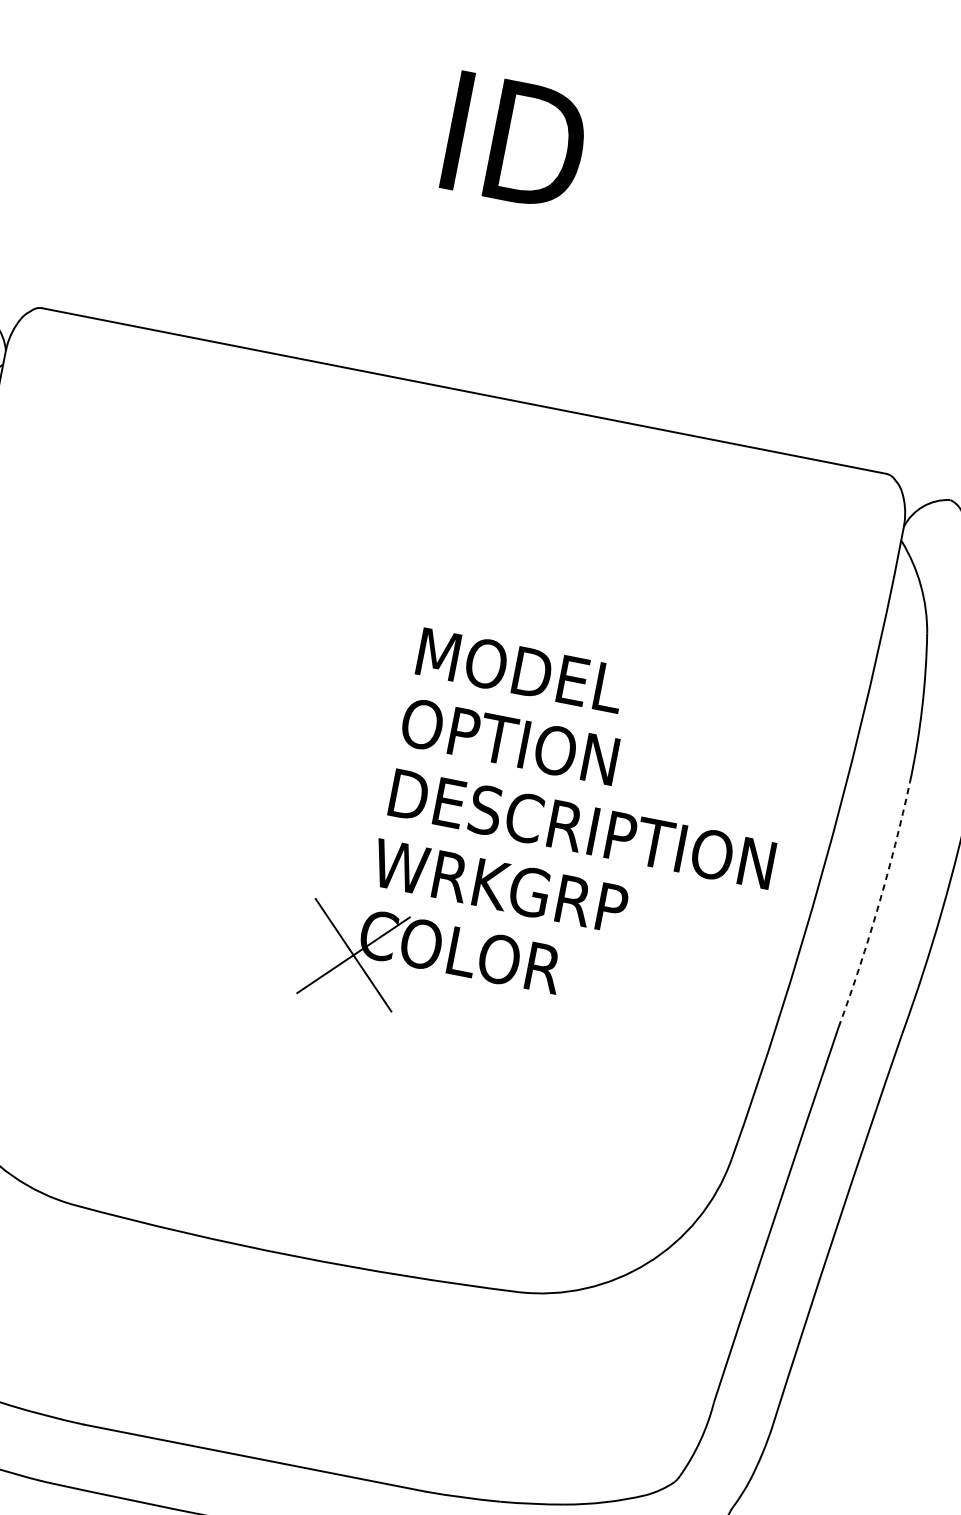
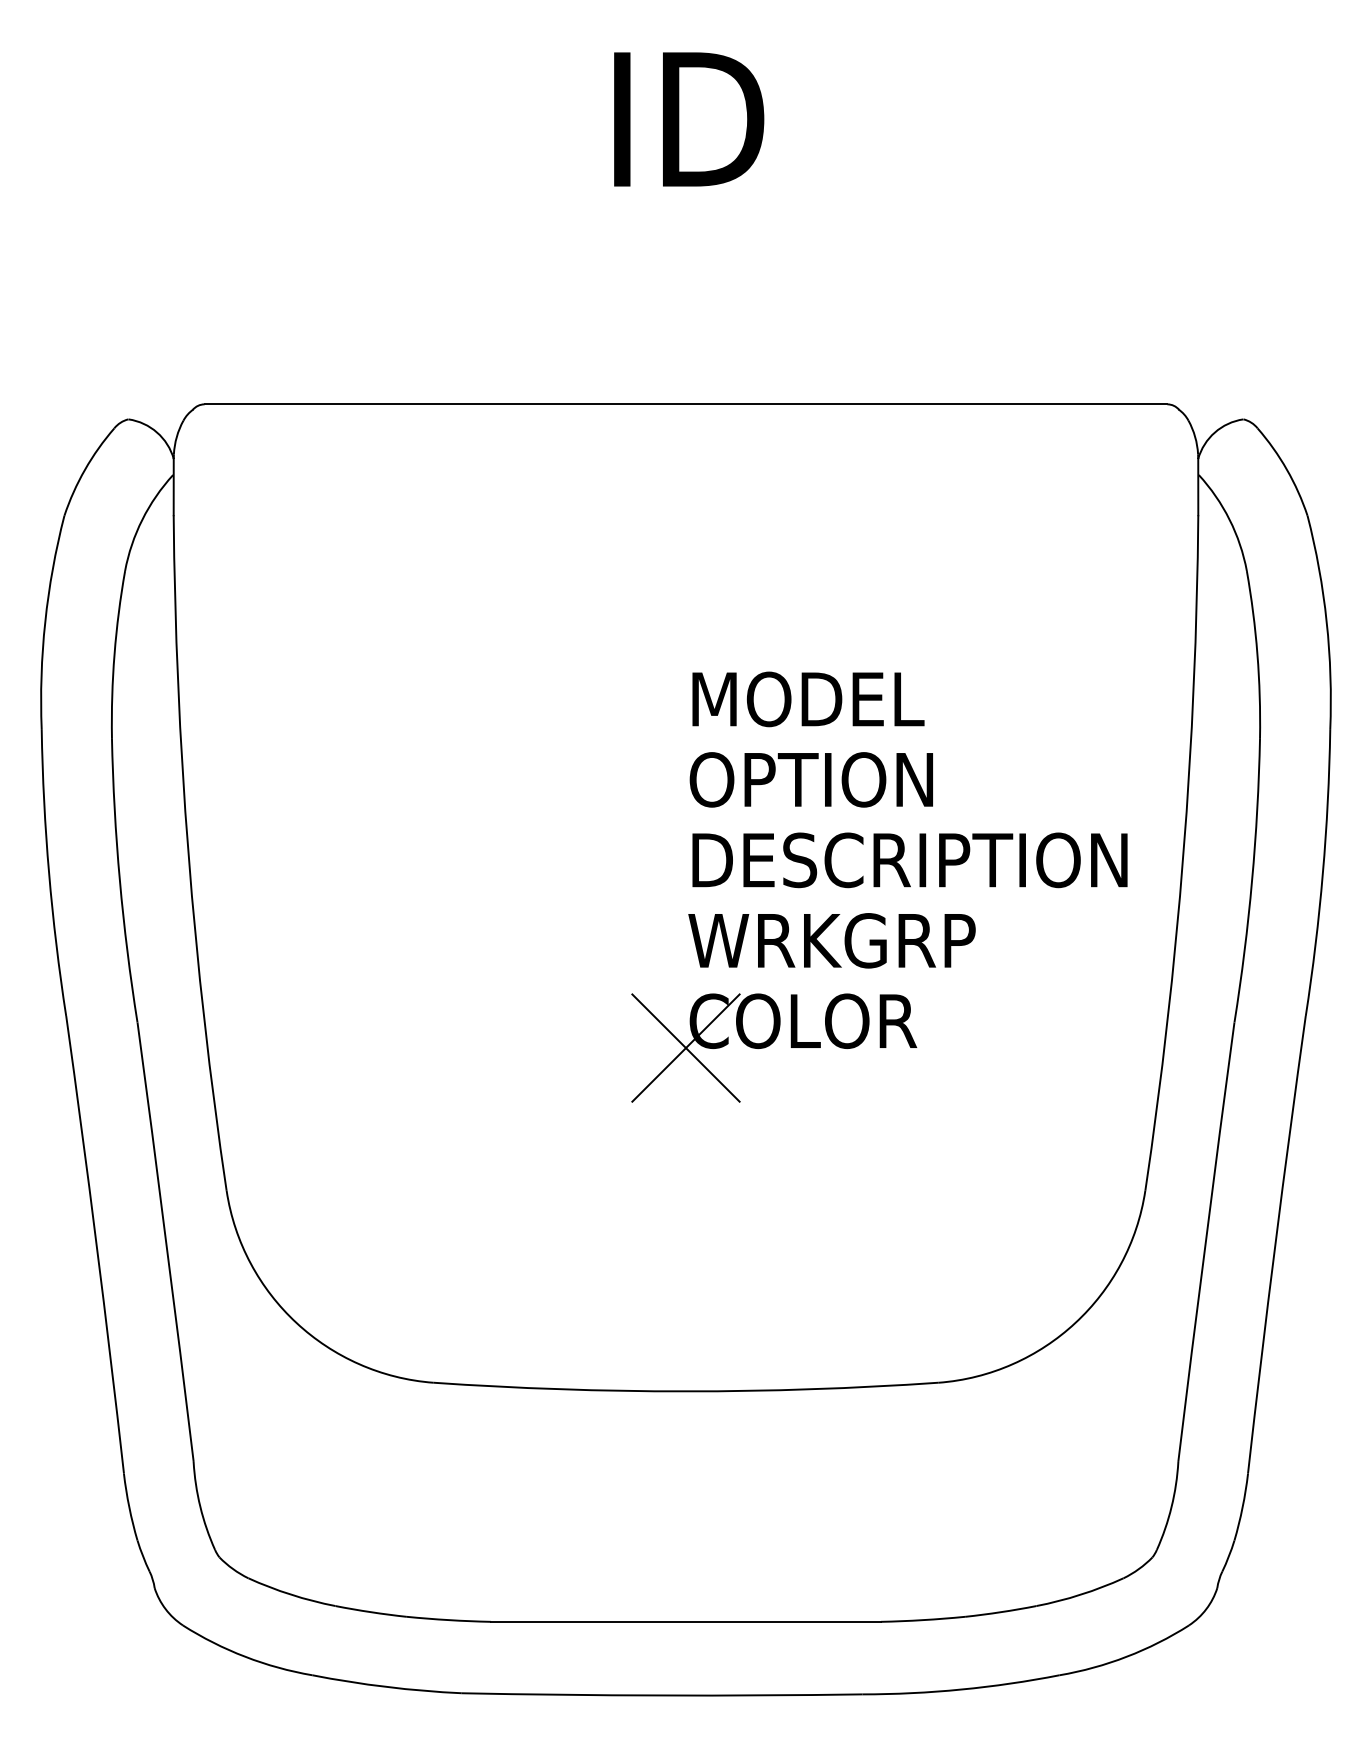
arc: (878, 905) -> (1252, 880), dashed -> solid

